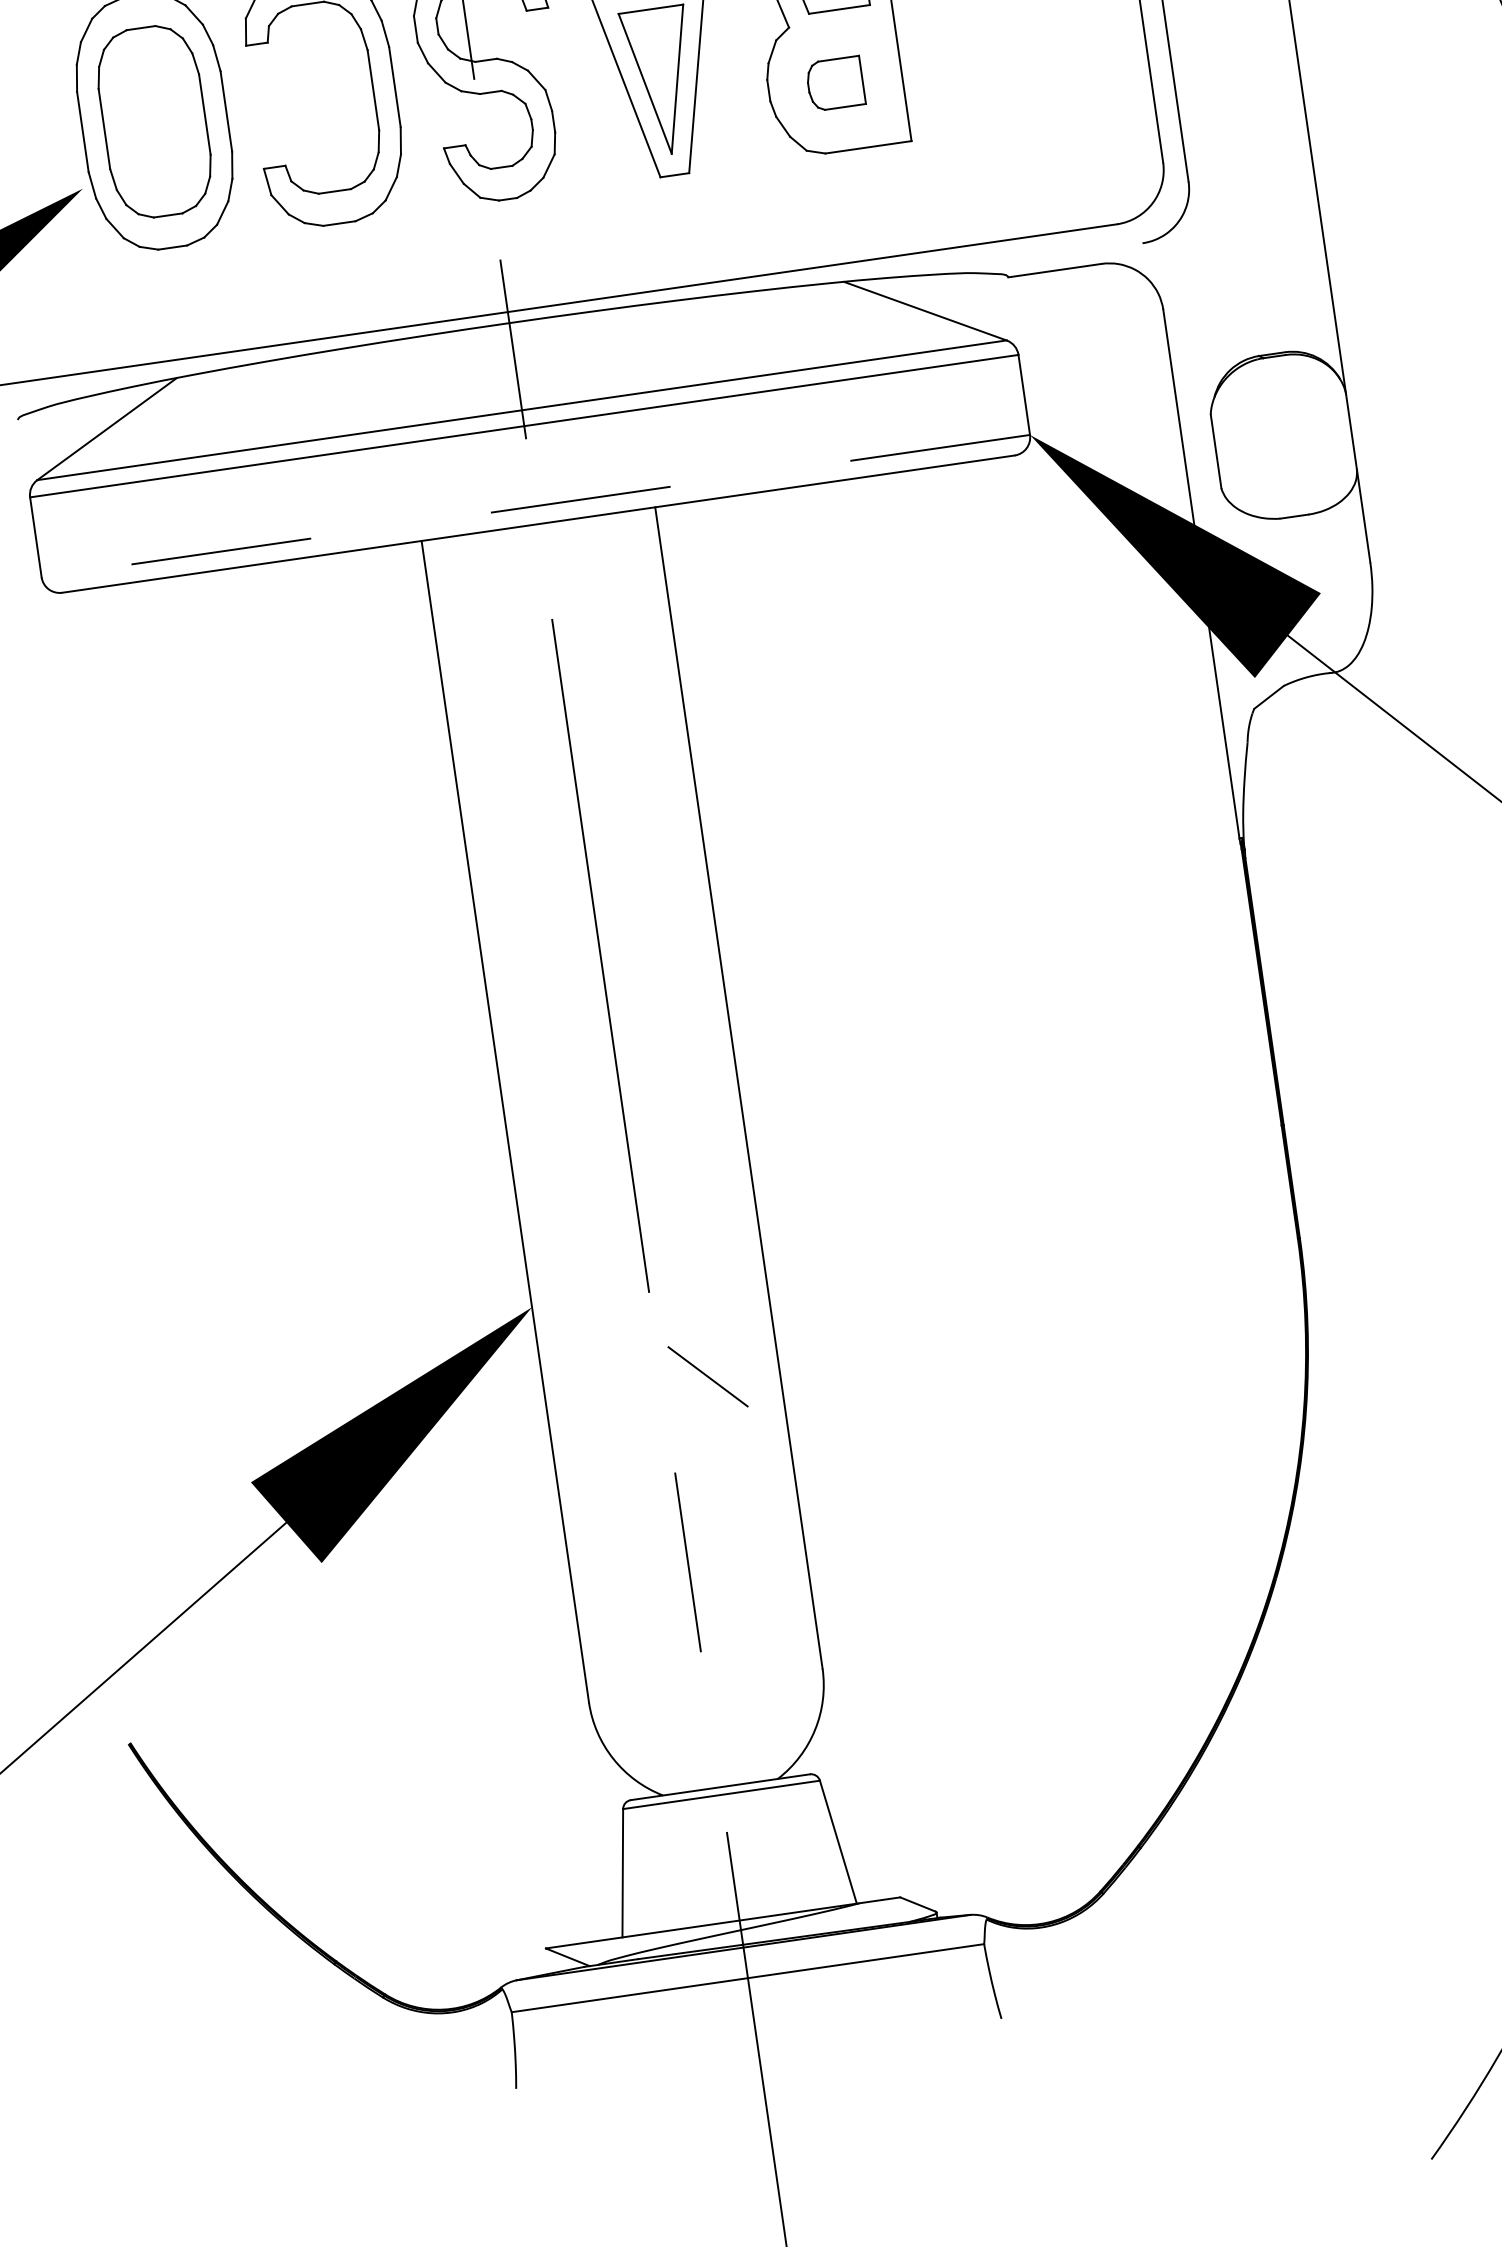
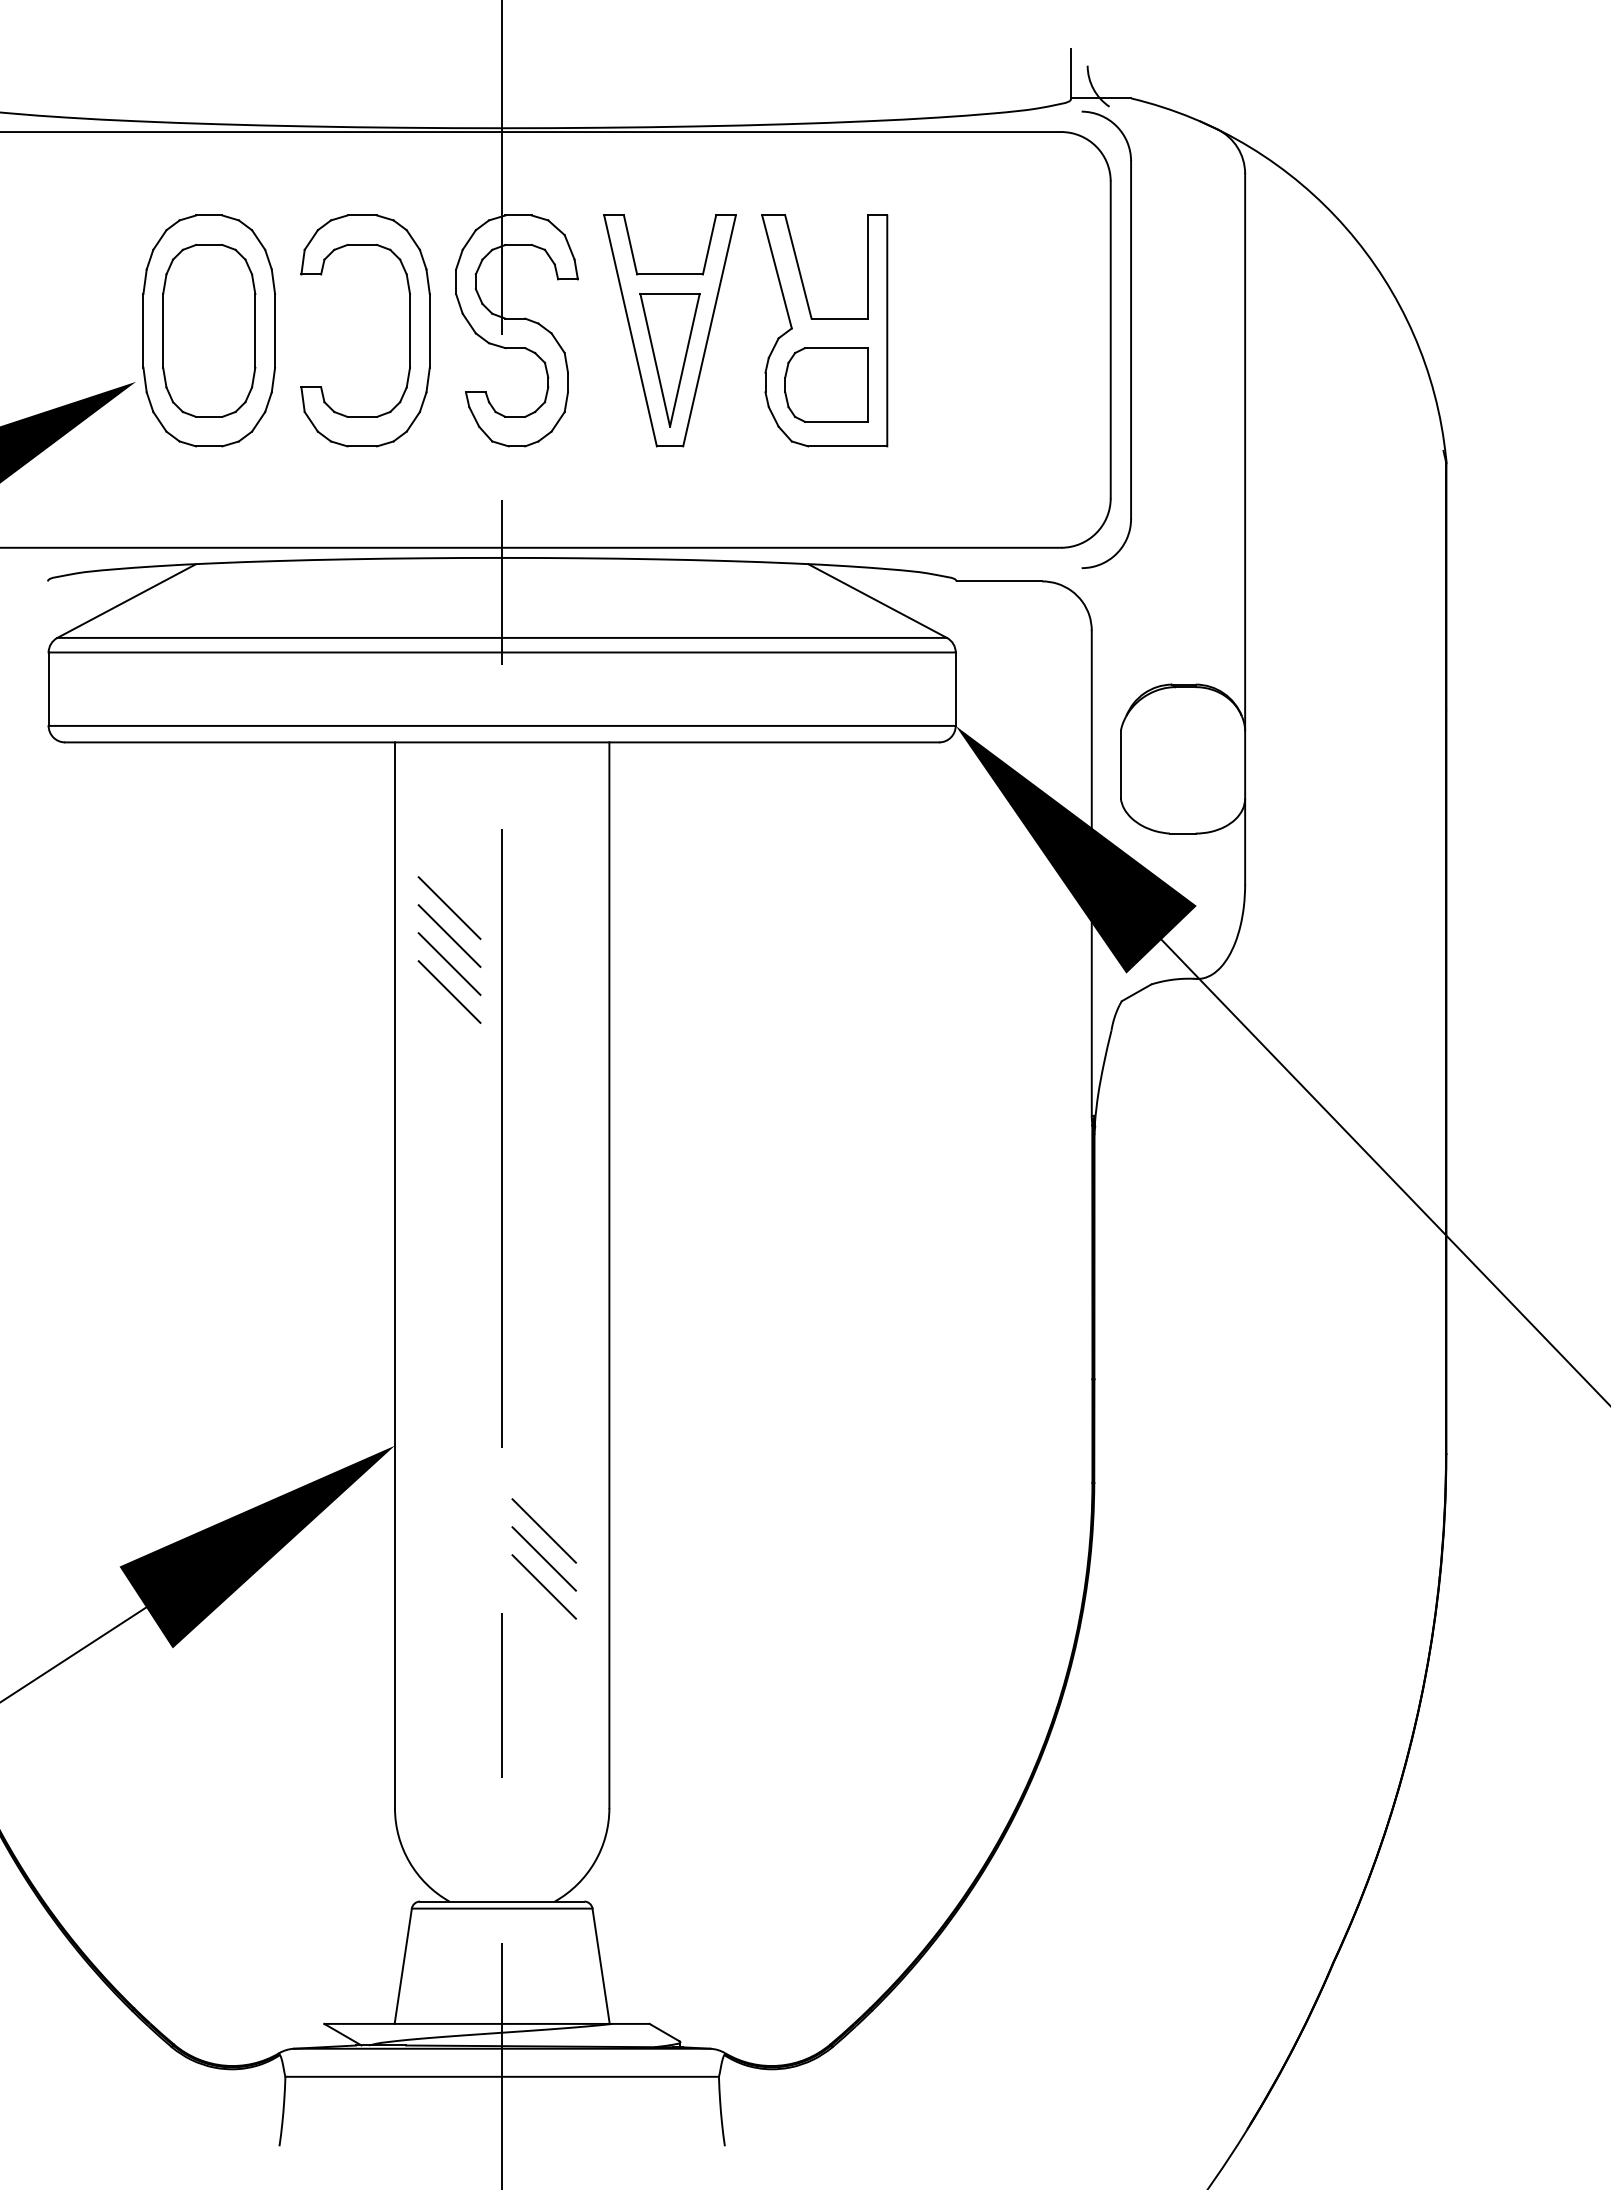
part: (835, 83) -> (826, 384), size x1.67
line: (536, 505) -> (502, 725), dashed -> solid
line: (506, 712) -> (449, 907), added
line: (511, 742) -> (449, 935), added
line: (515, 773) -> (449, 963), added
line: (520, 803) -> (449, 991), added
line: (711, 1406) -> (543, 1558), added
line: (715, 1437) -> (543, 1586), added

